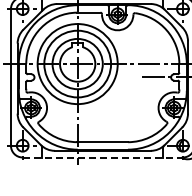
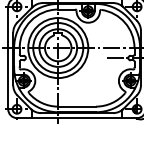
line: (103, 157) -> (77, 118), dashed -> solid

